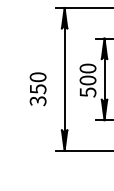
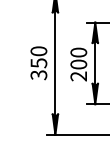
text: (37, 89) -> (38, 63), moved
text: (87, 92) -> (78, 76), 500 -> 200

